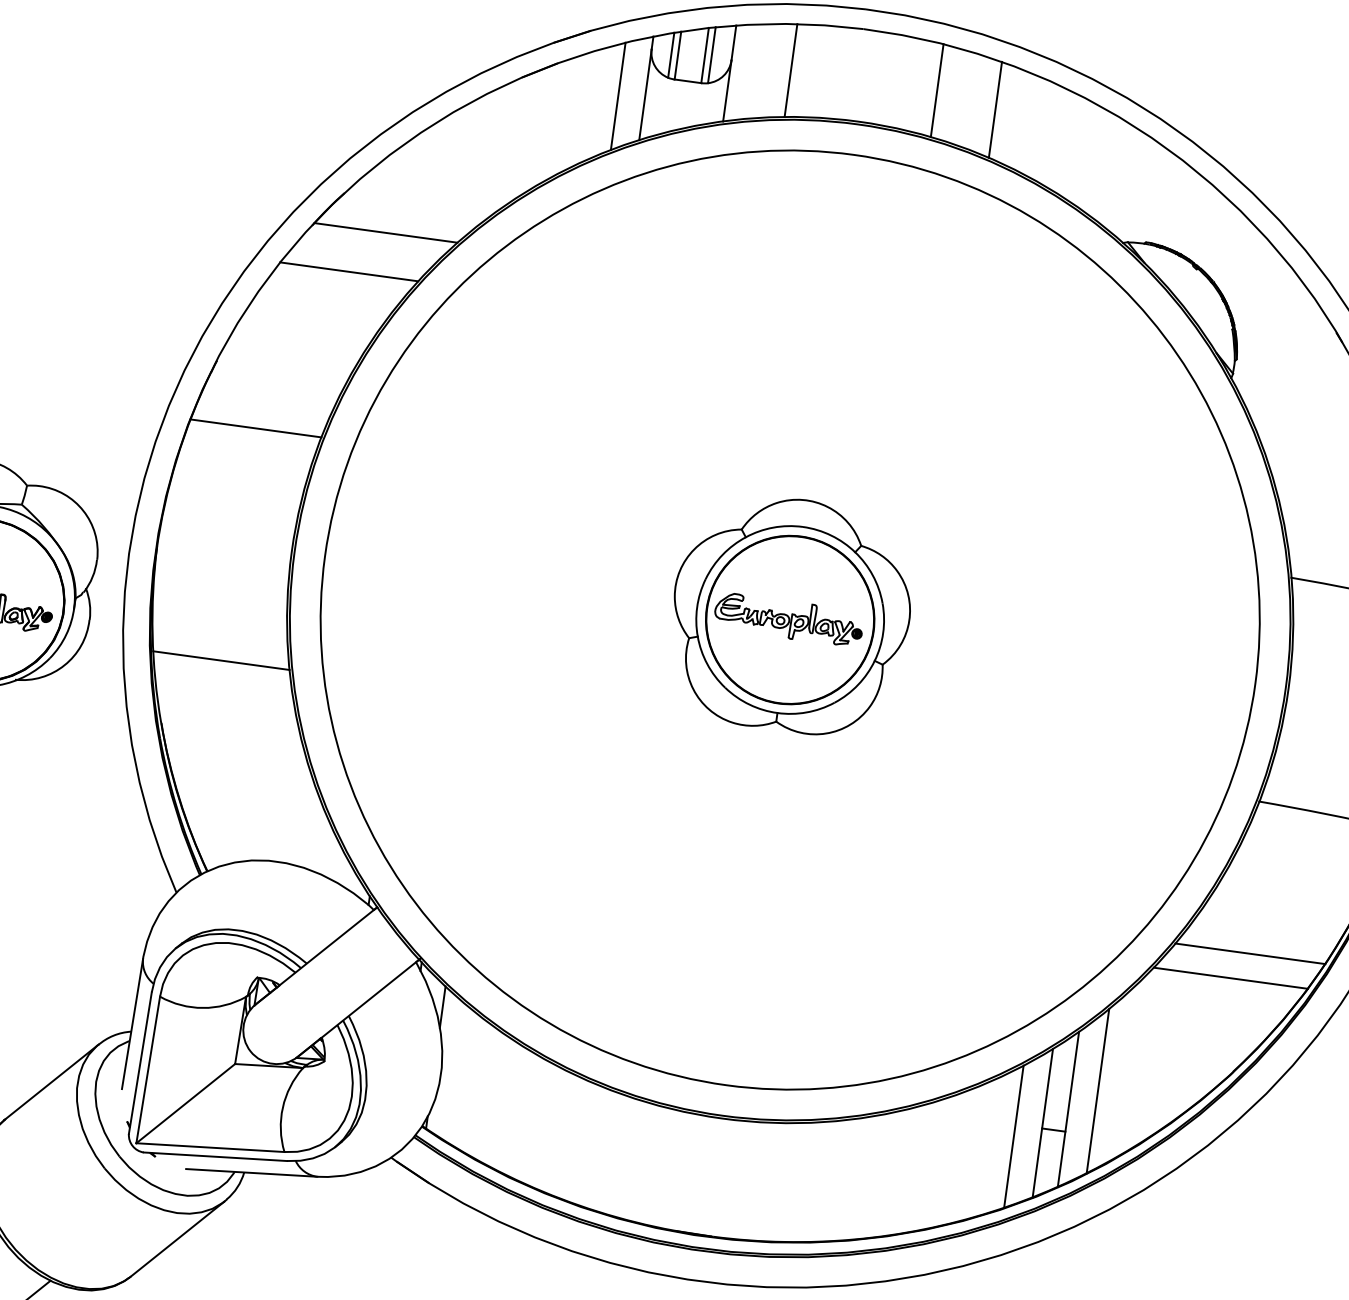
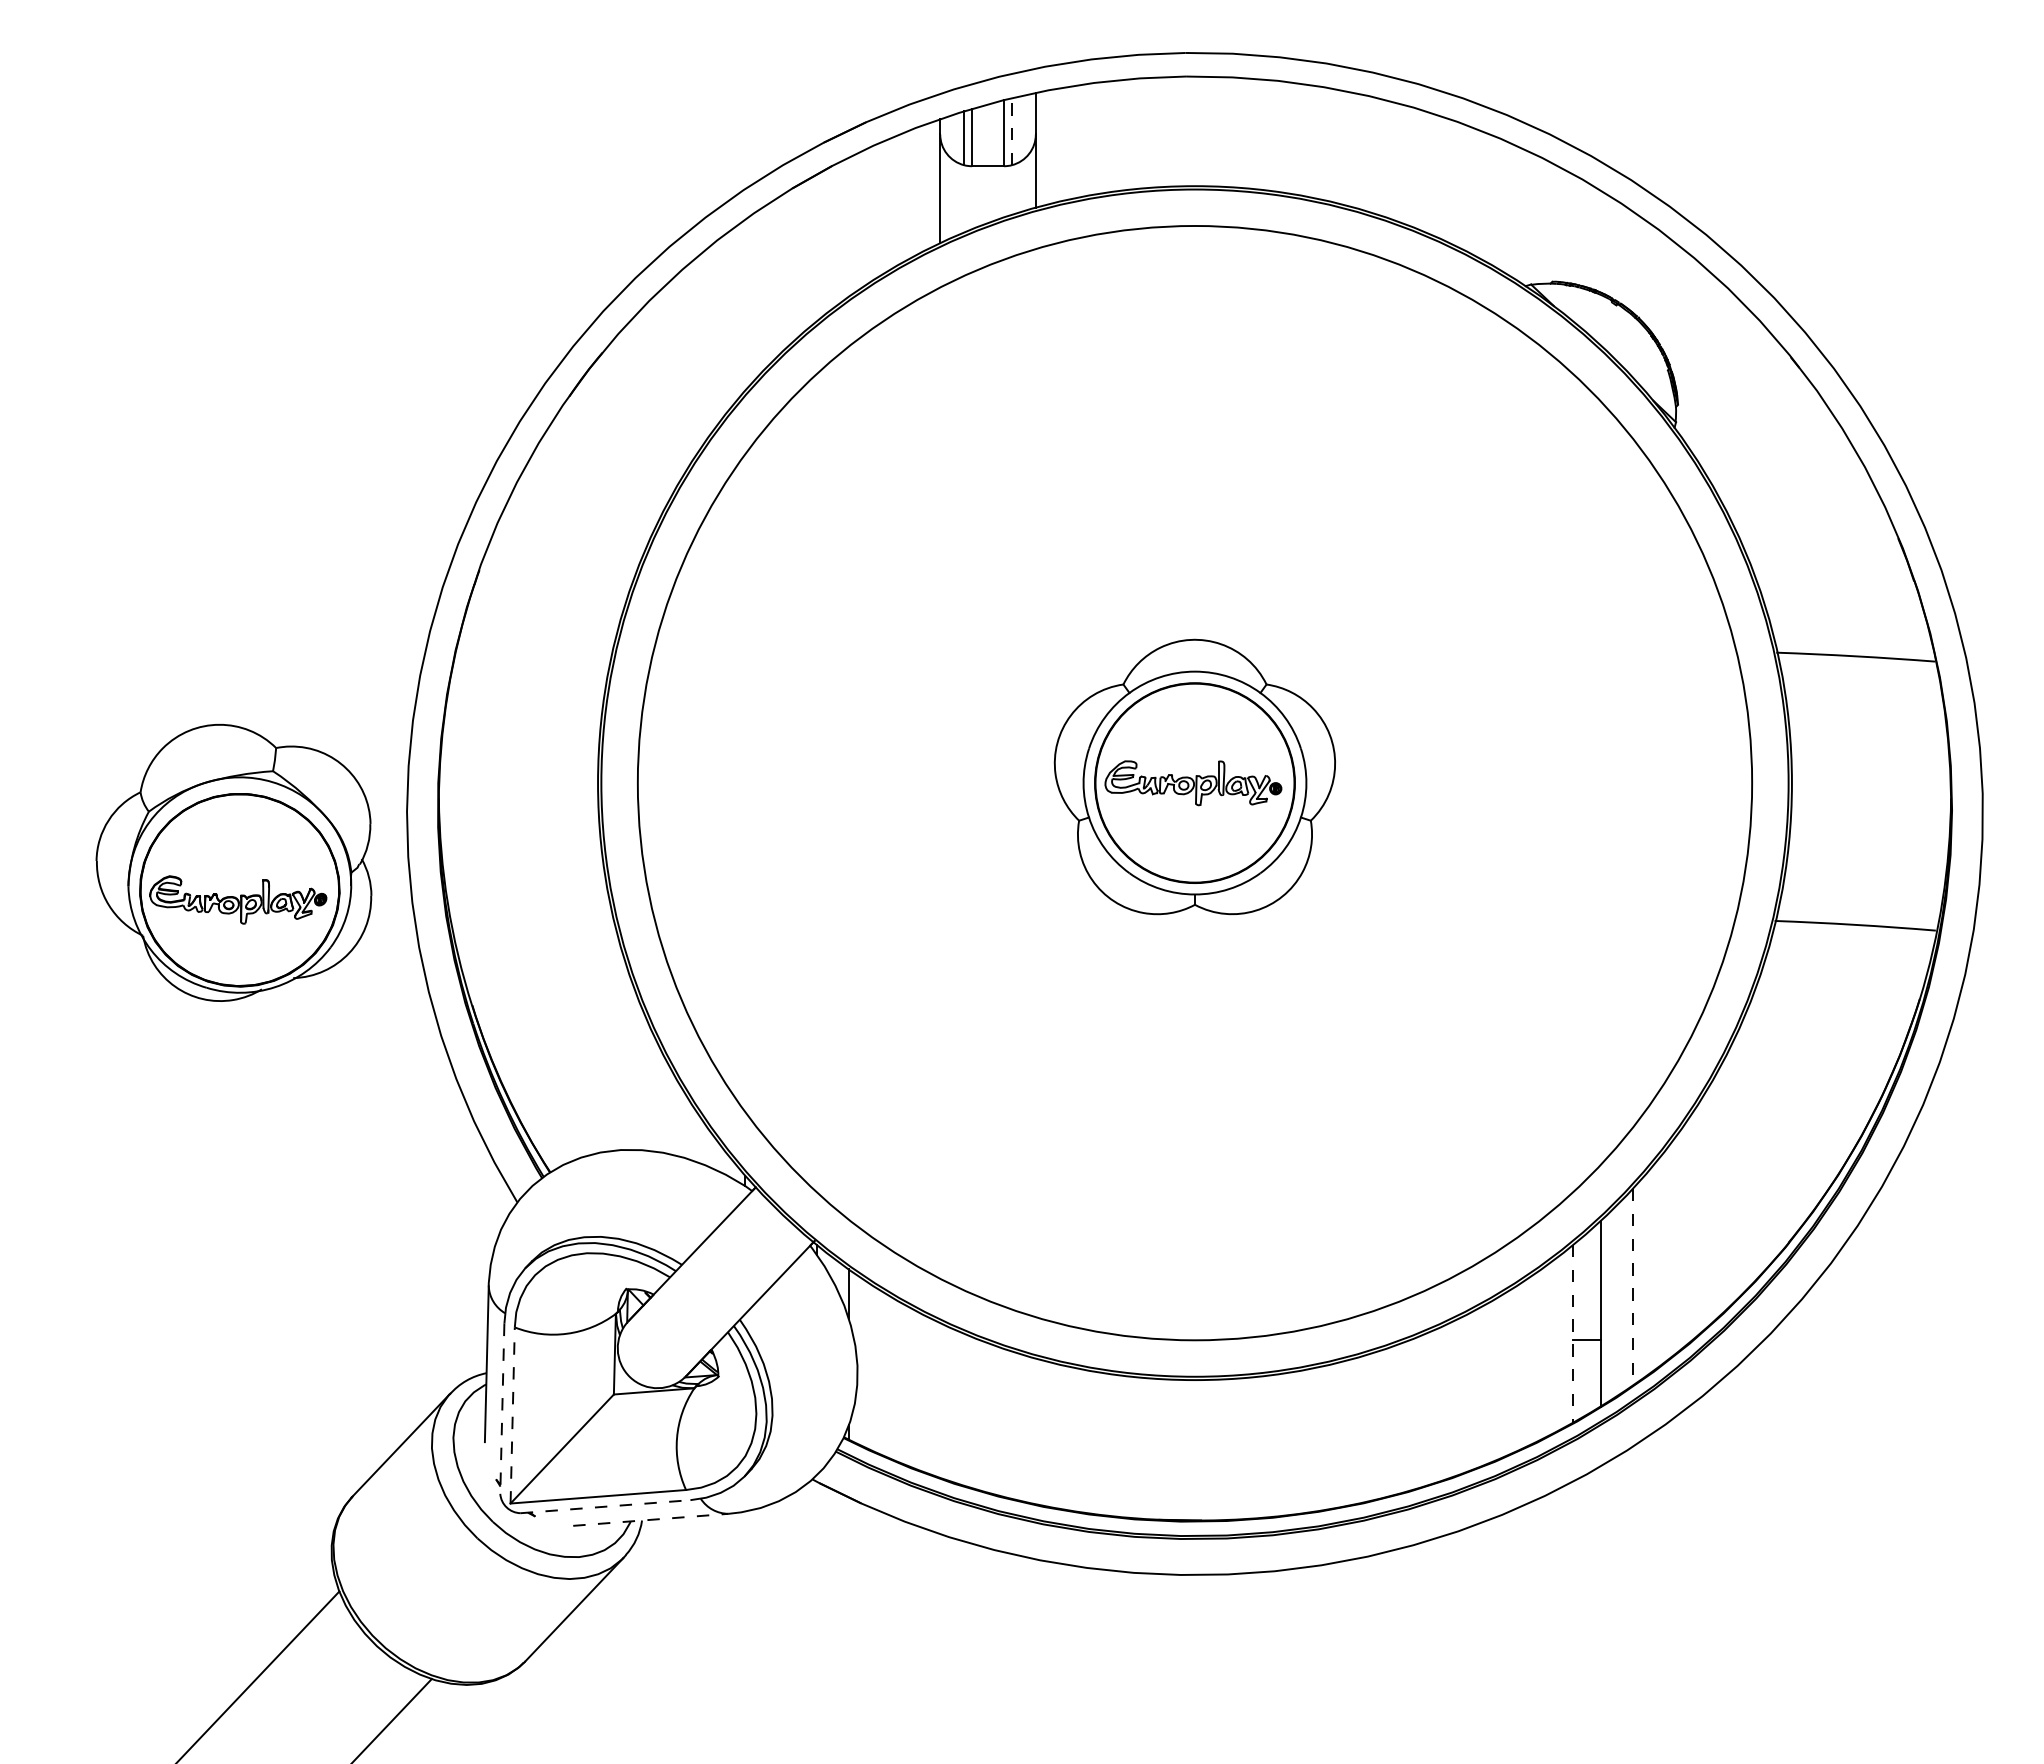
line: (711, 55) -> (1011, 131), solid -> dashed
line: (791, 70) -> (1107, 136), removed
line: (937, 90) -> (1282, 136), removed
line: (618, 95) -> (908, 194), removed
line: (995, 109) -> (1354, 149), removed
line: (386, 233) -> (657, 393), removed
line: (349, 271) -> (620, 444), removed
line: (255, 428) -> (535, 643), removed
line: (221, 660) -> (532, 922), removed
line: (1250, 953) -> (1789, 1101), removed
line: (1230, 978) -> (1770, 1133), removed
line: (140, 1063) -> (502, 1409), solid -> dashed
line: (148, 1069) -> (512, 1414), solid -> dashed
line: (1097, 1091) -> (1632, 1287), solid -> dashed
line: (1043, 1122) -> (1573, 1333), solid -> dashed
line: (1014, 1136) -> (1541, 1354), removed
line: (216, 1156) -> (606, 1506), solid -> dashed
line: (251, 1172) -> (650, 1519), solid -> dashed

